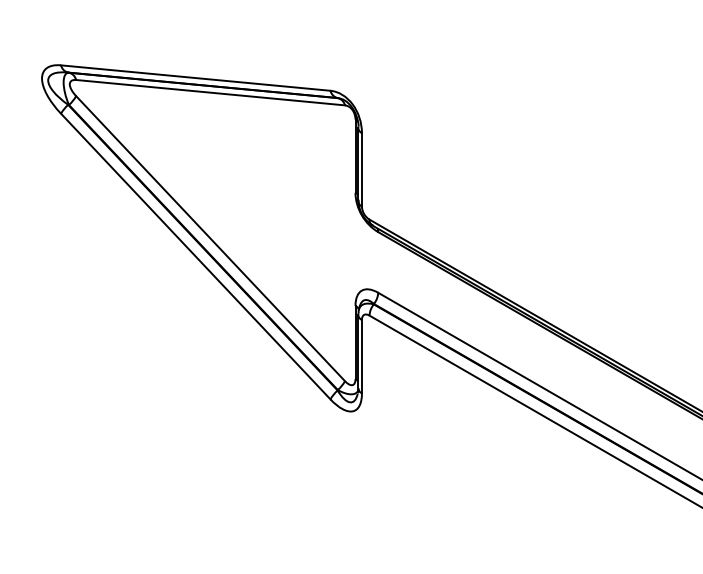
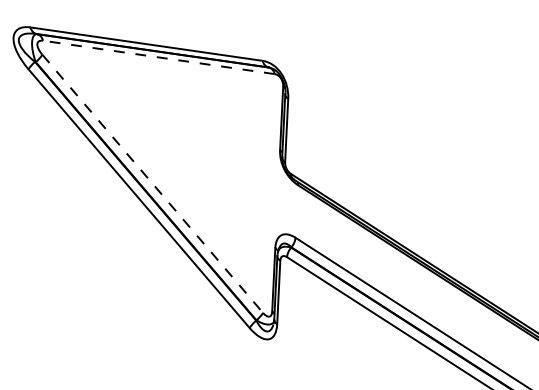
line: (210, 92) -> (158, 57), solid -> dashed
line: (210, 238) -> (152, 183), solid -> dashed

